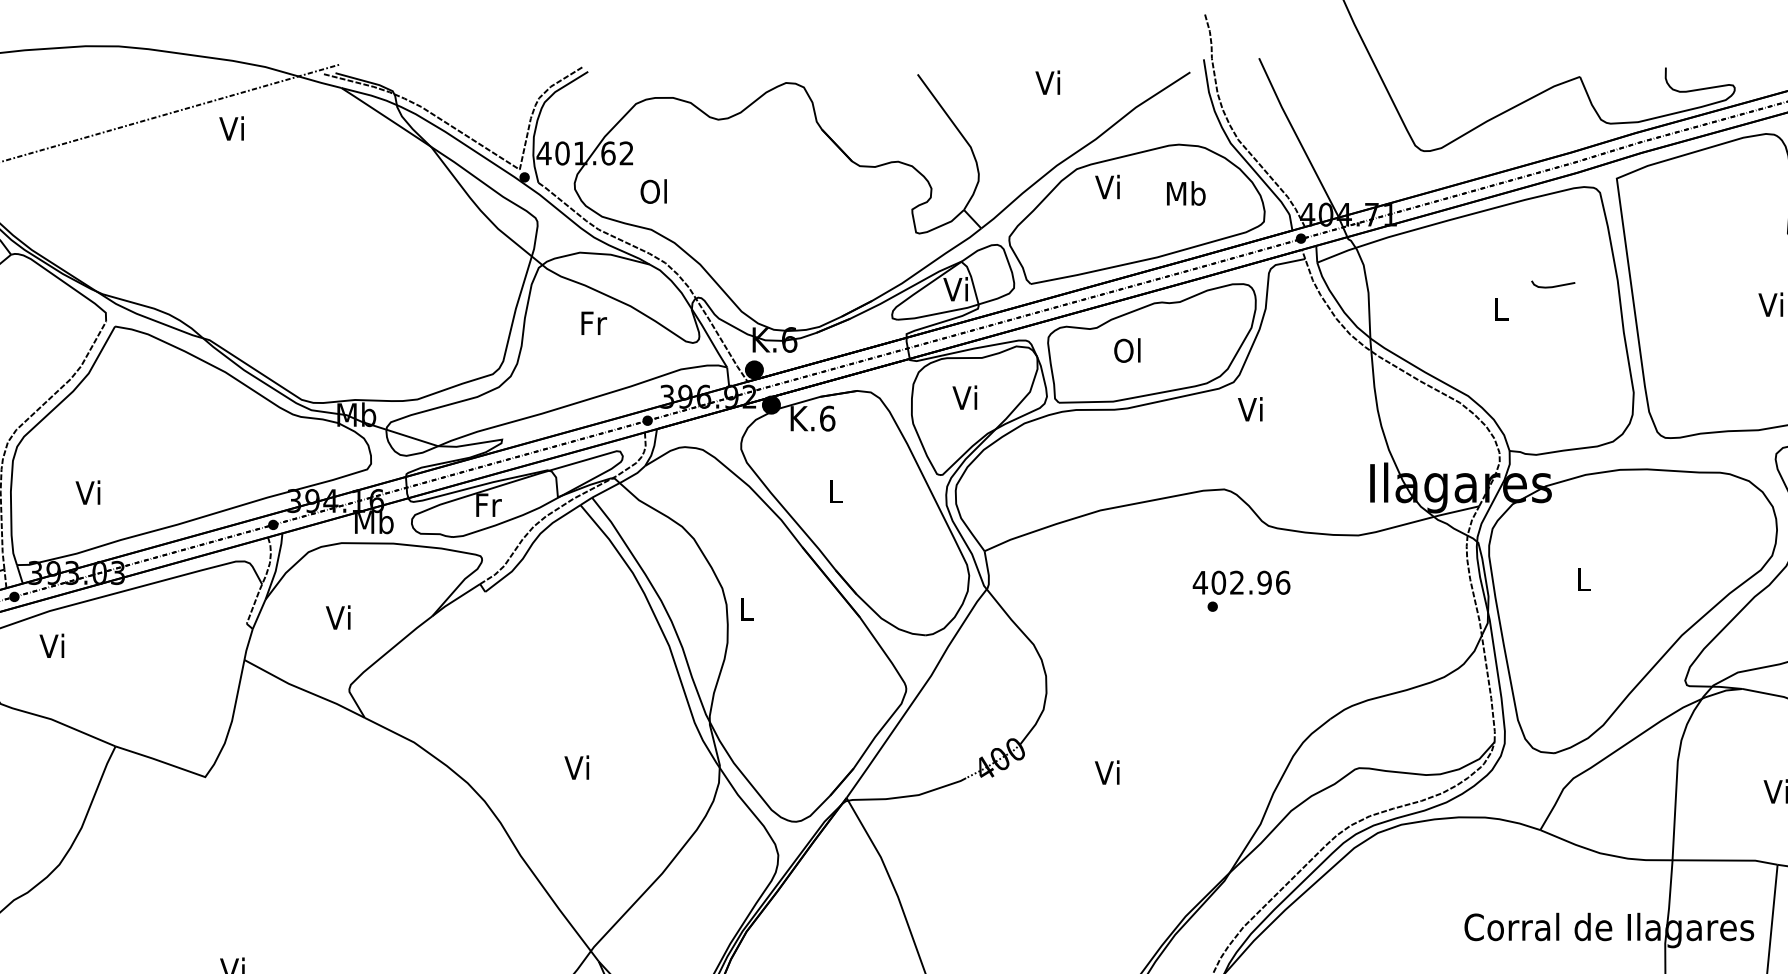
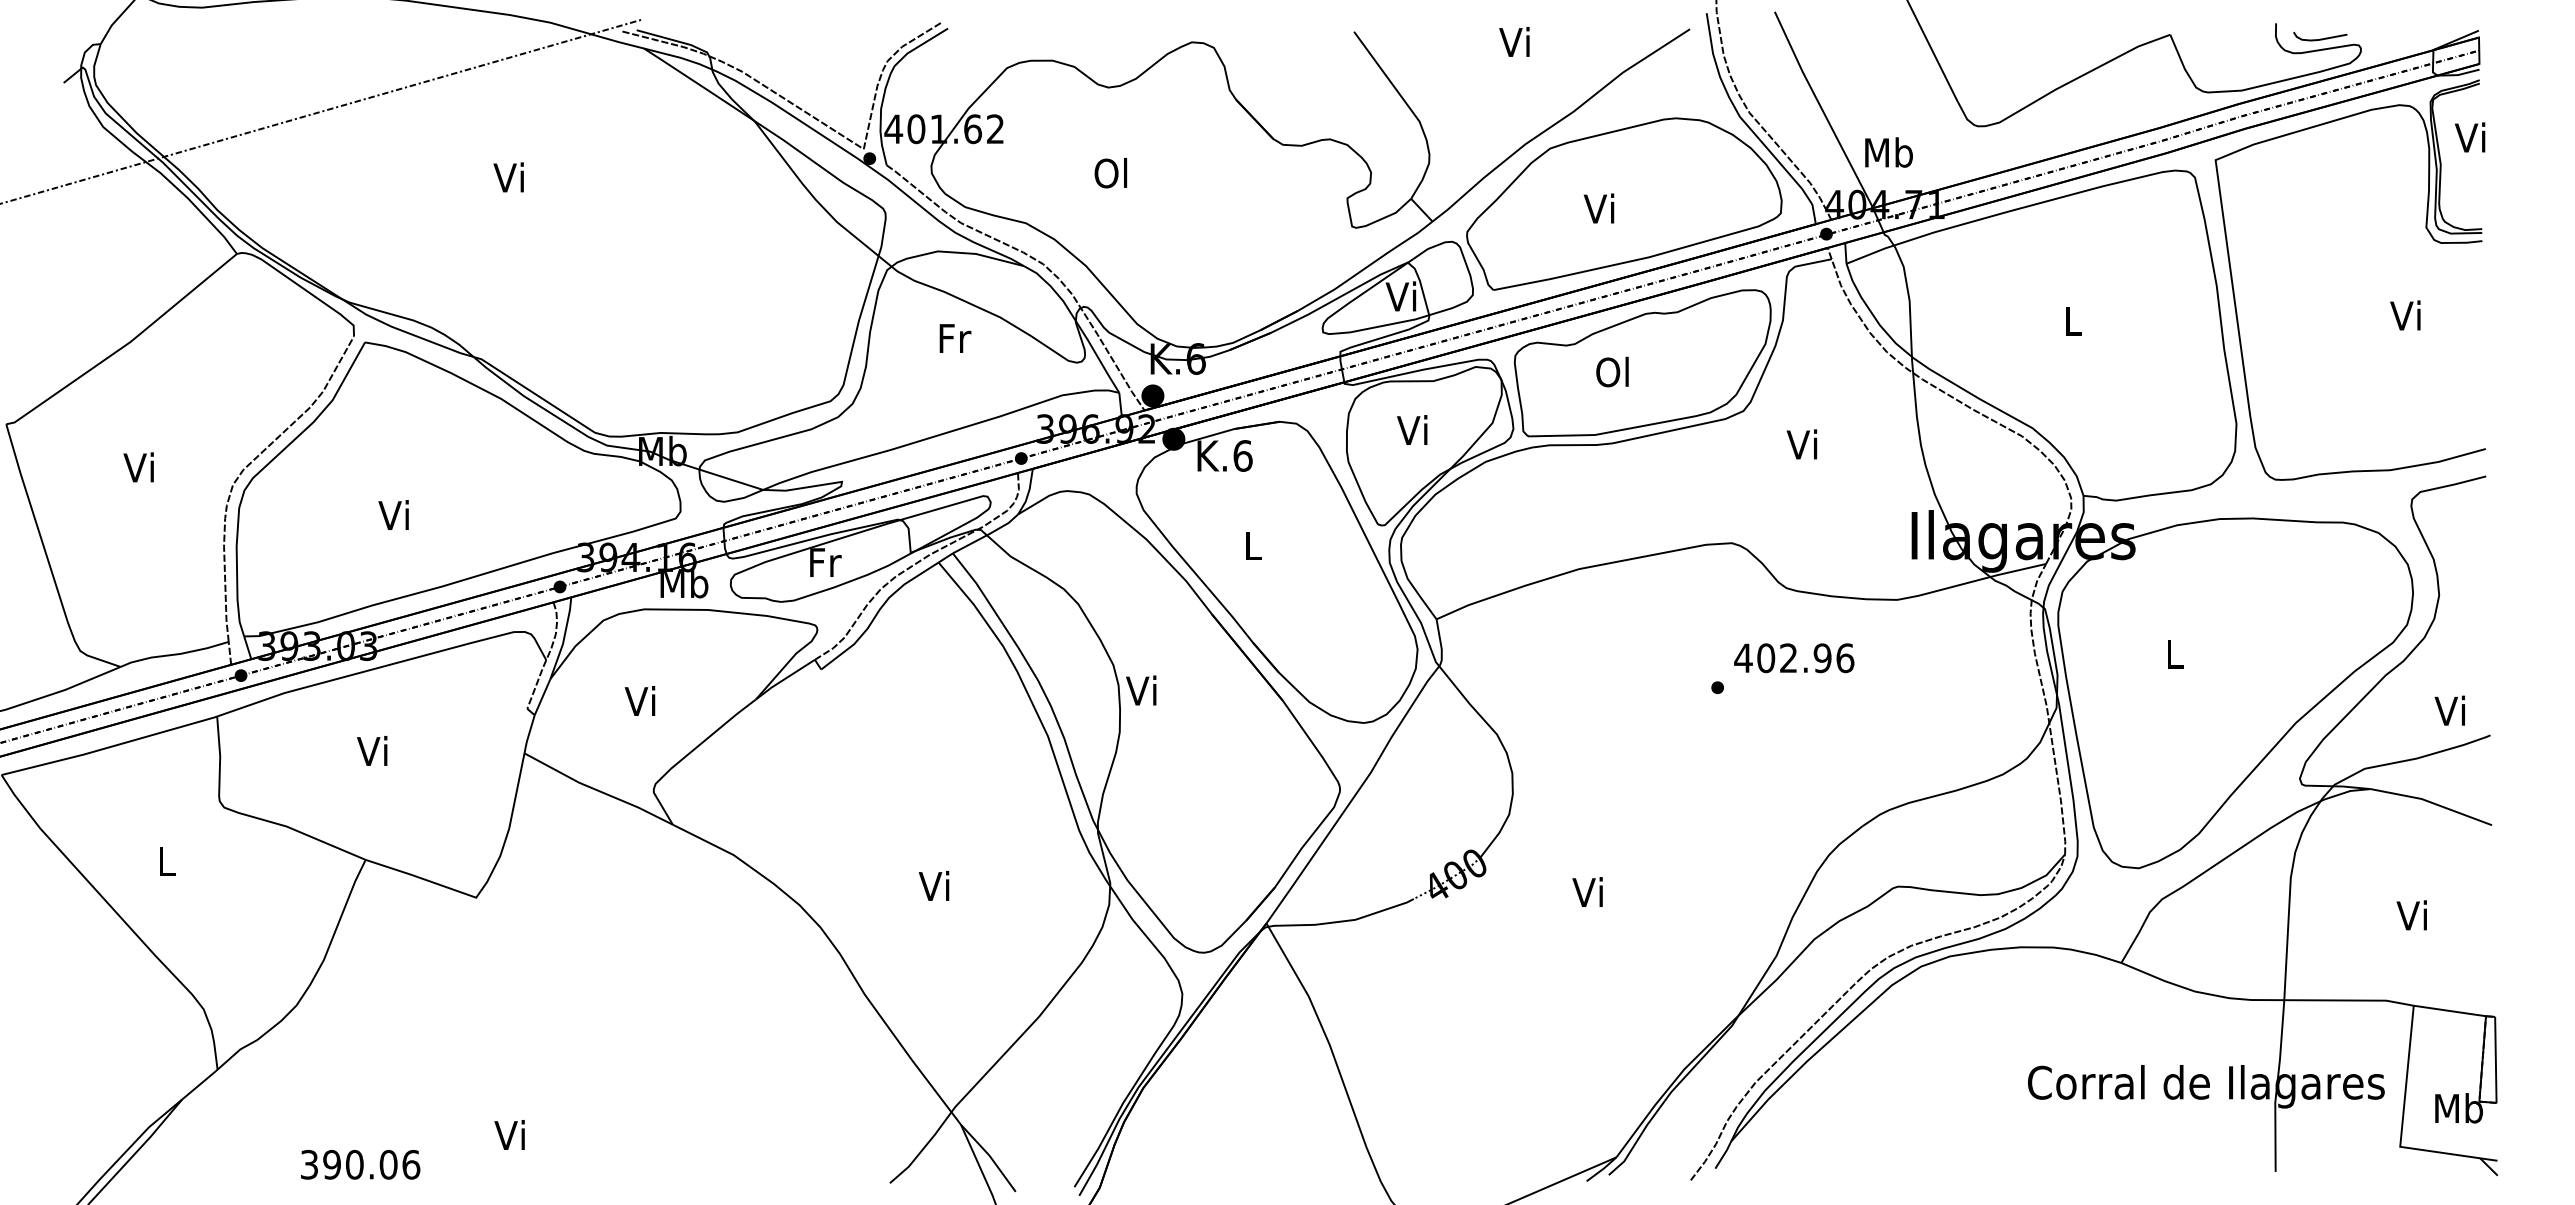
text: (231, 128) -> (508, 177), moved
text: (1107, 186) -> (1598, 208), moved
text: (653, 191) -> (1110, 173), moved
text: (1185, 193) -> (1888, 152), moved
curve: (1553, 285) -> (2320, 38), moved
text: (1249, 409) -> (1801, 444), moved
text: (87, 492) -> (393, 514), moved
text: (1241, 583) -> (1794, 658), moved
text: (745, 608) -> (1141, 690), L -> Vi
text: (52, 645) -> (372, 750), moved

